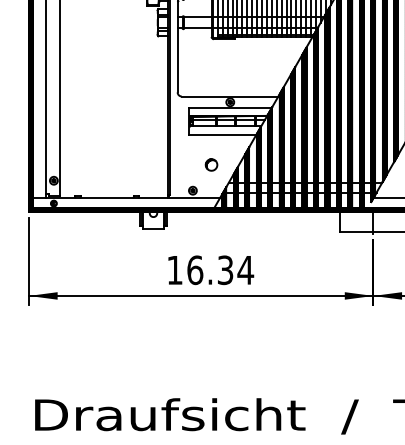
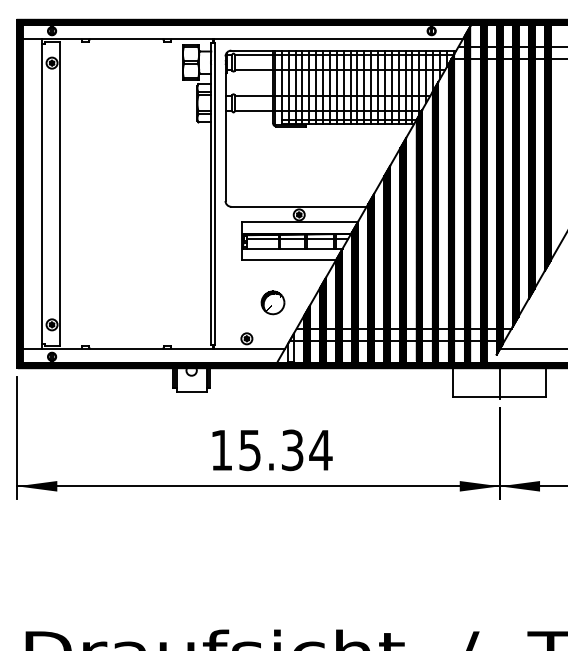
part: (211, 164) -> (272, 302), size x1.4
hatch: (224, 196) -> (290, 347), removed
text: (195, 270) -> (250, 450), 16.34 -> 15.34

